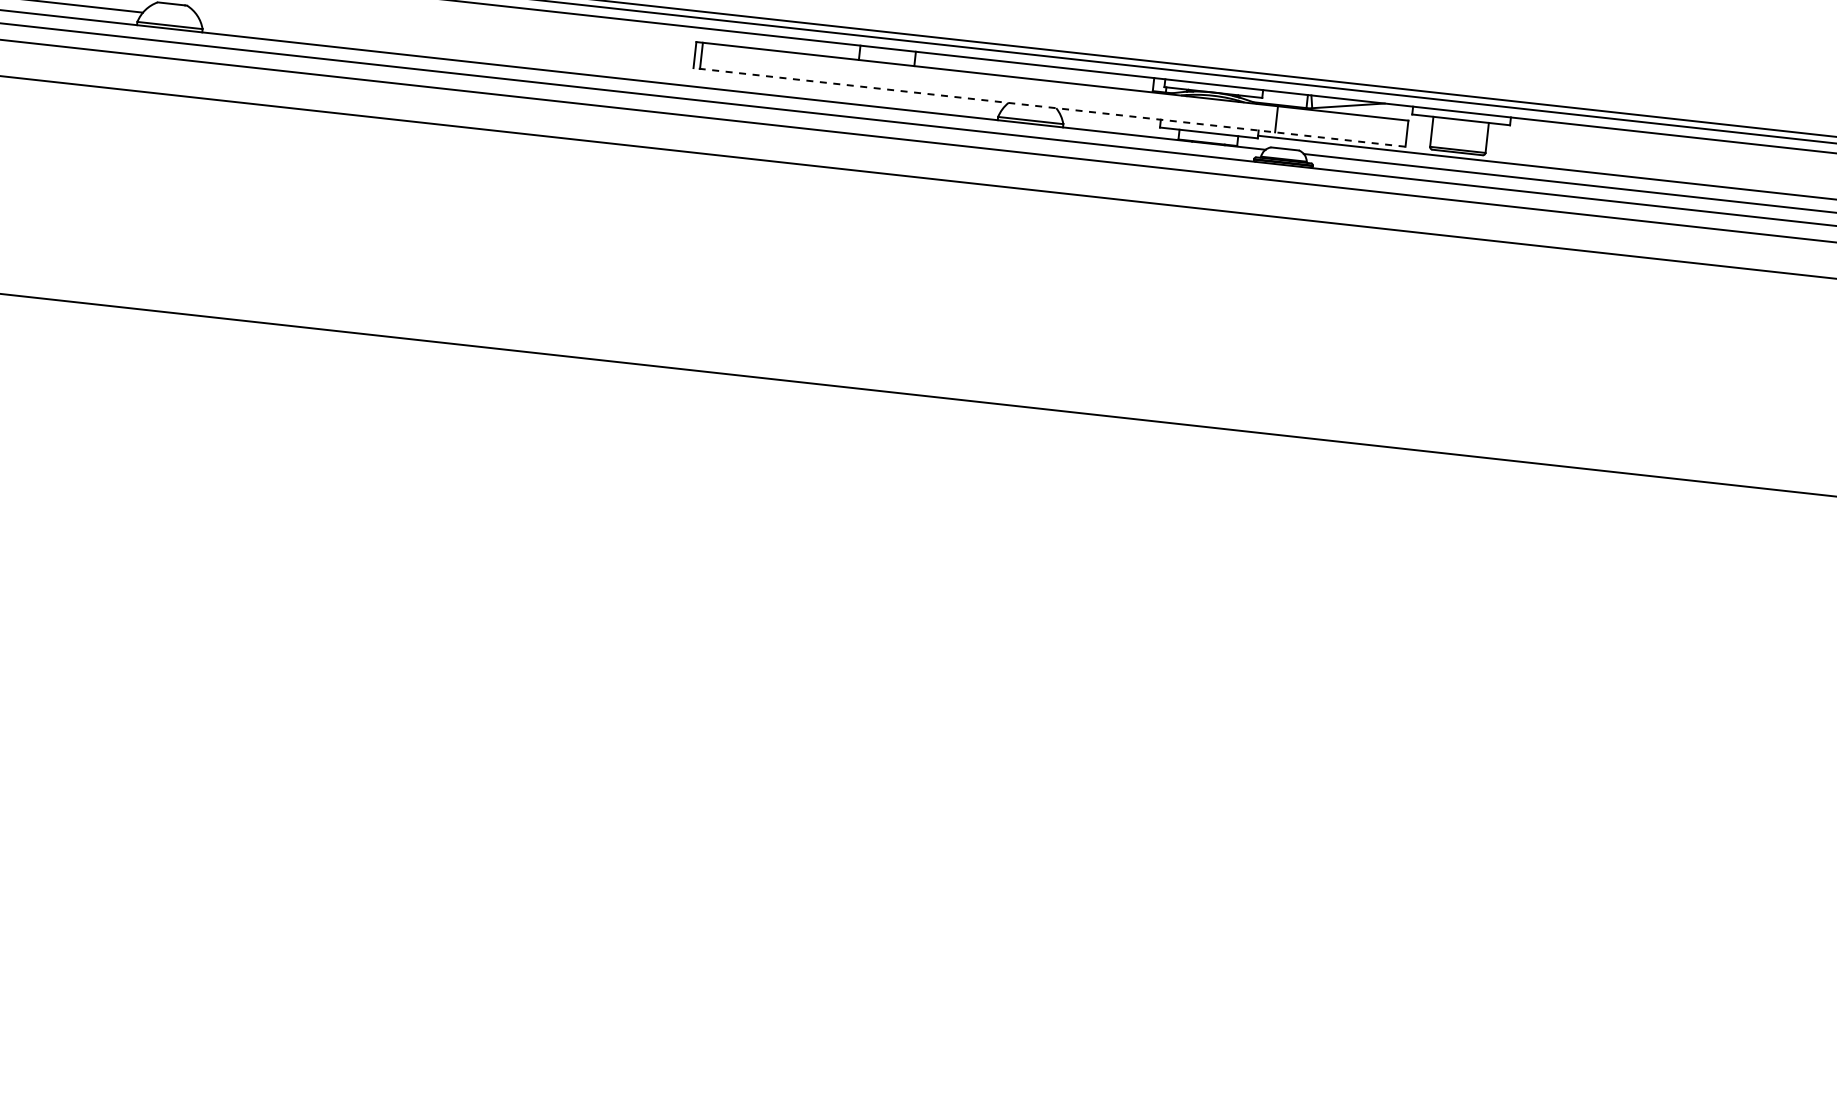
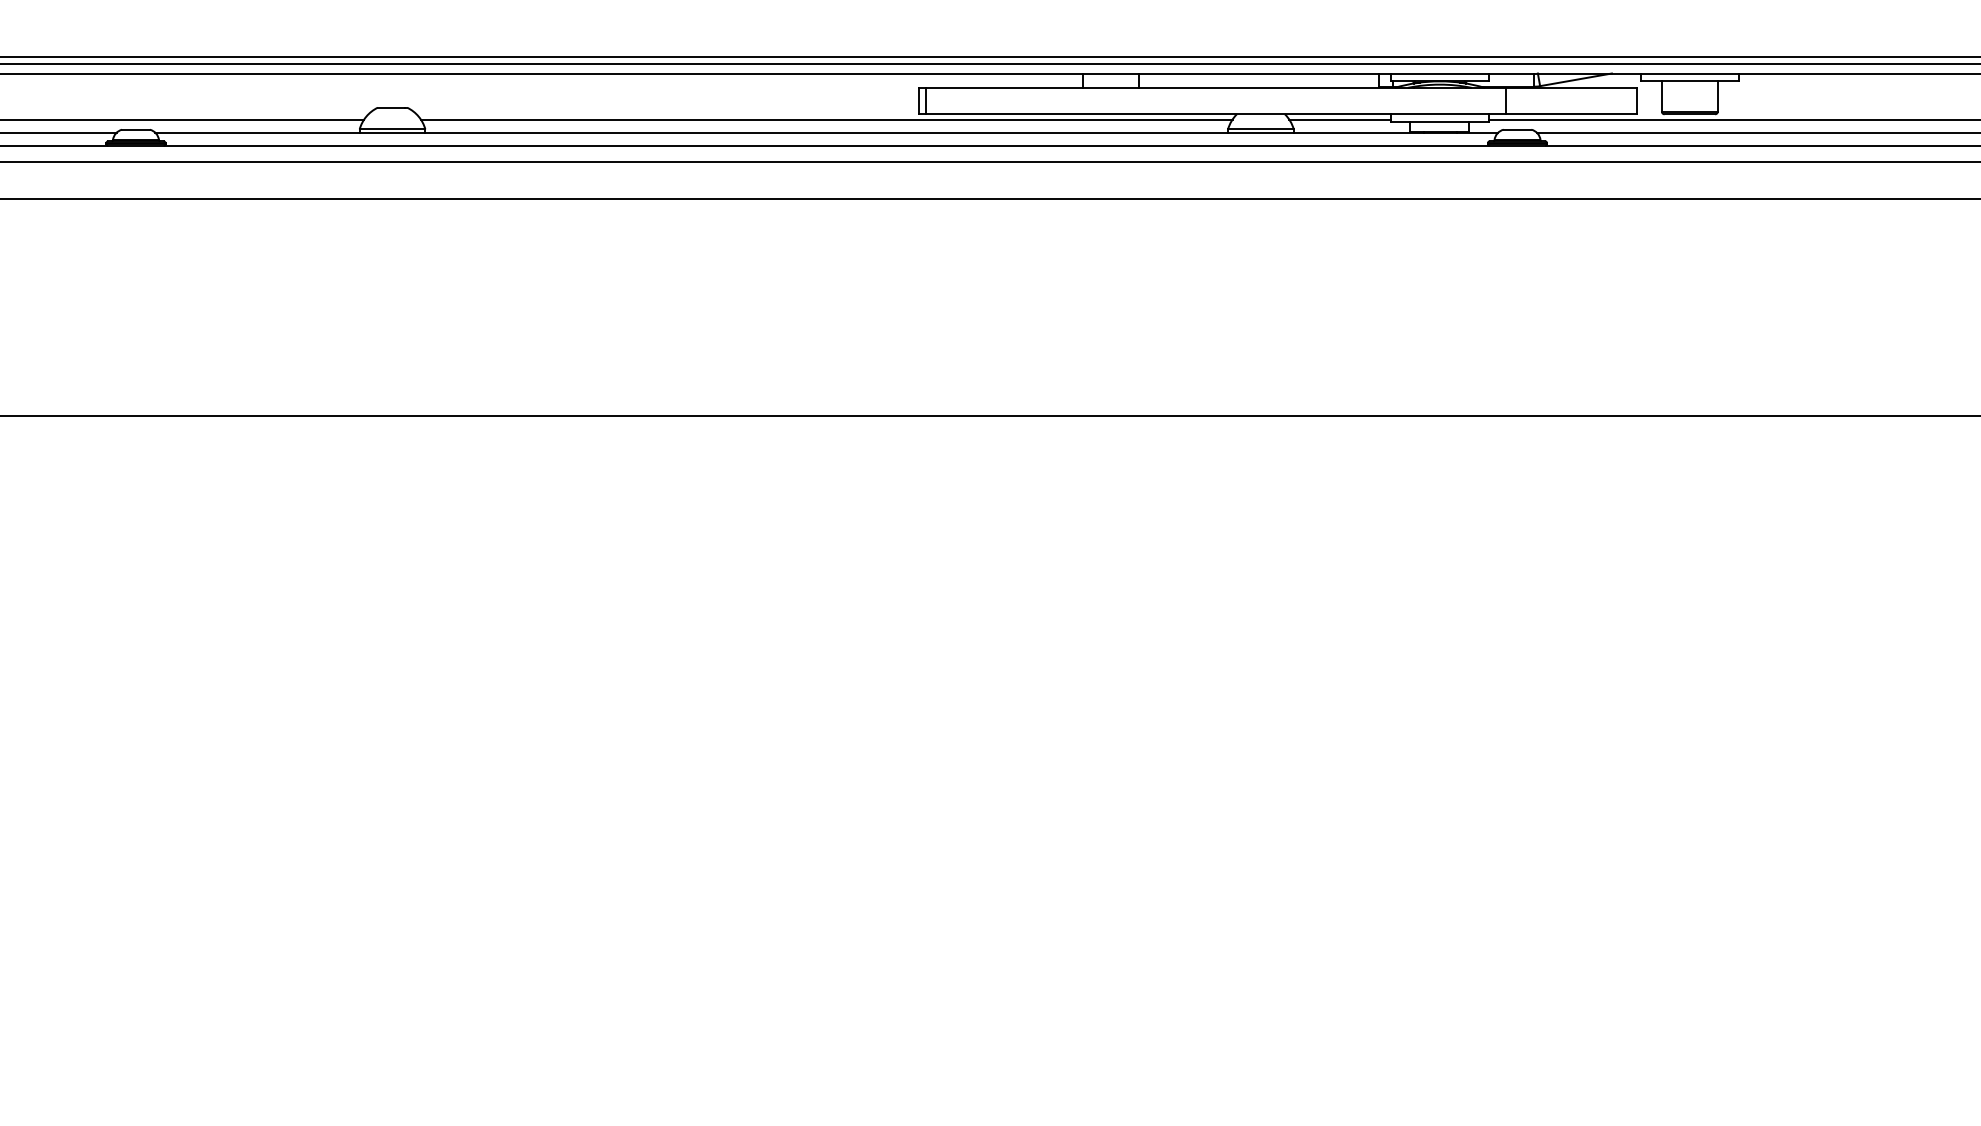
line: (601, 63) -> (826, 119), added
line: (1048, 107) -> (1277, 114), dashed -> solid
line: (1109, 119) -> (1339, 119), added

